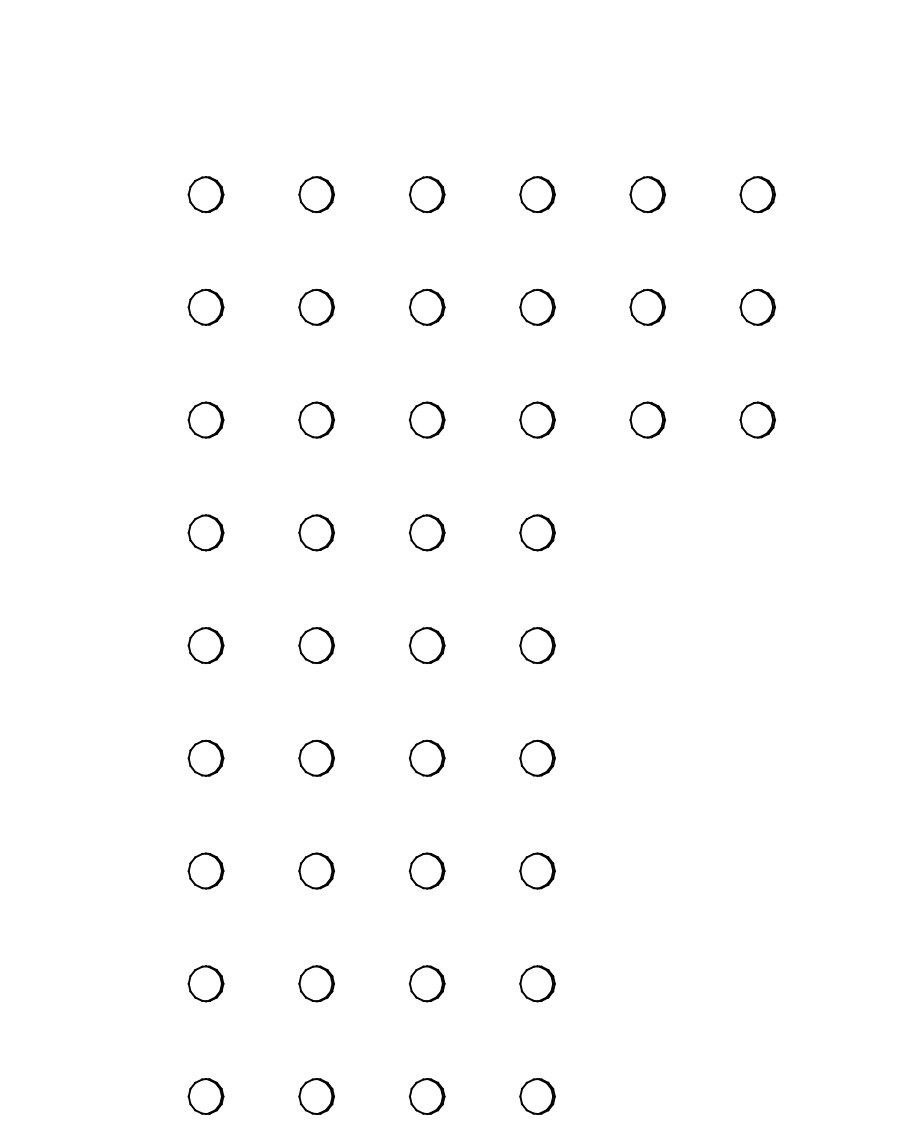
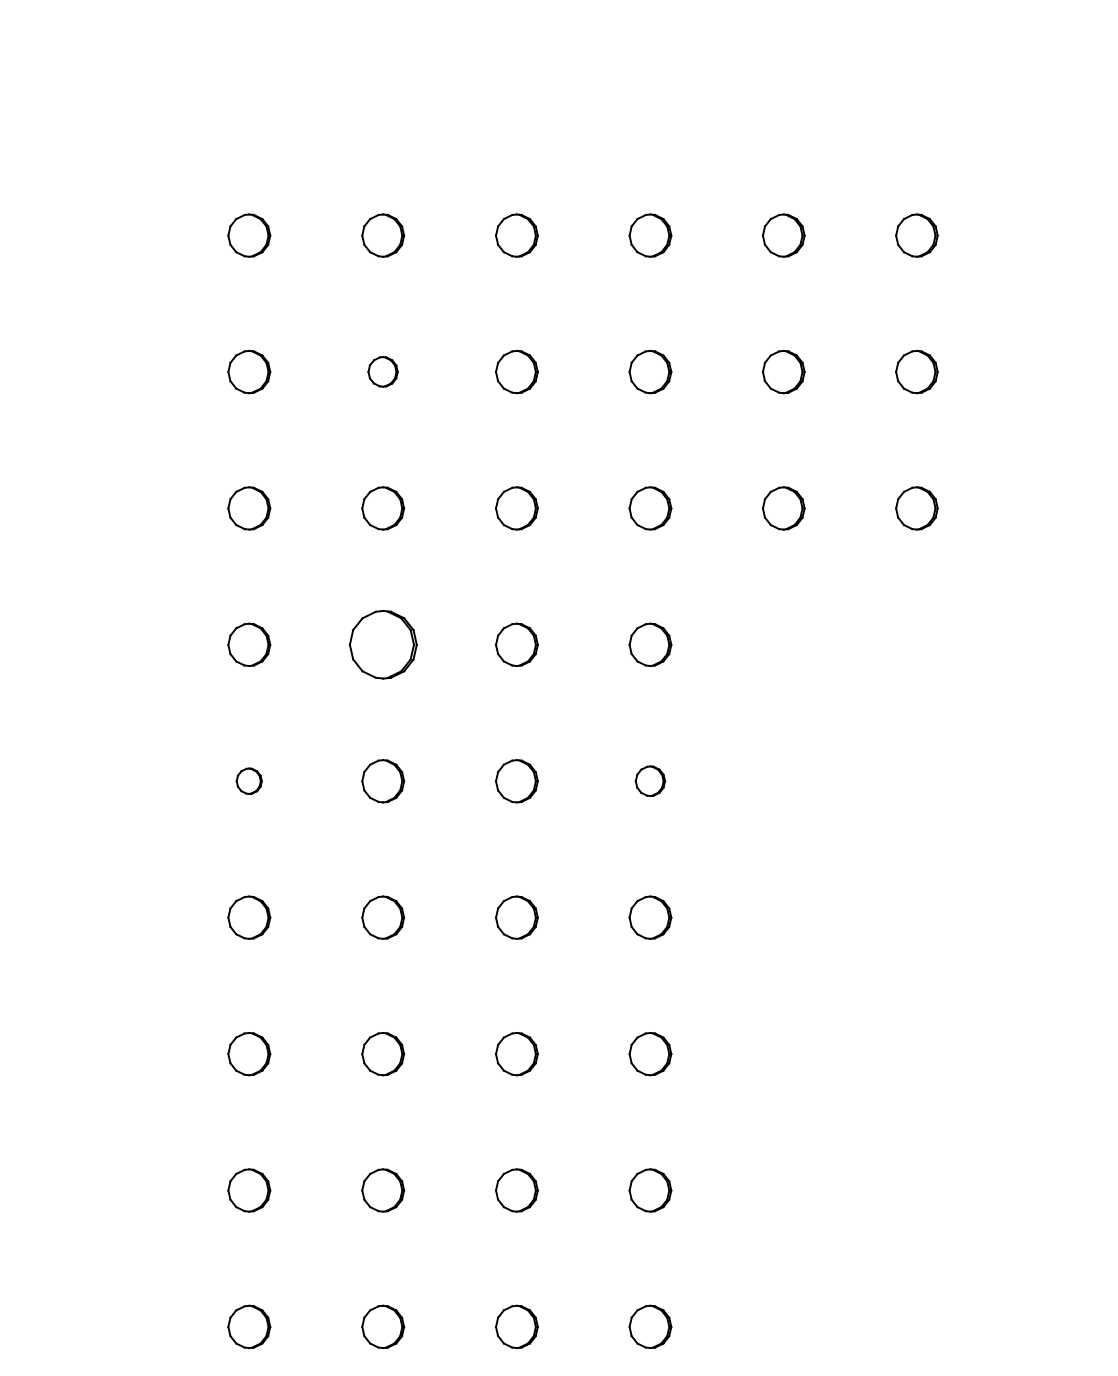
part: (316, 306) -> (382, 370), size x0.7
part: (316, 532) -> (382, 644), size x1.6
part: (205, 645) -> (248, 781), size x0.6
part: (537, 645) -> (650, 781), size x0.7

